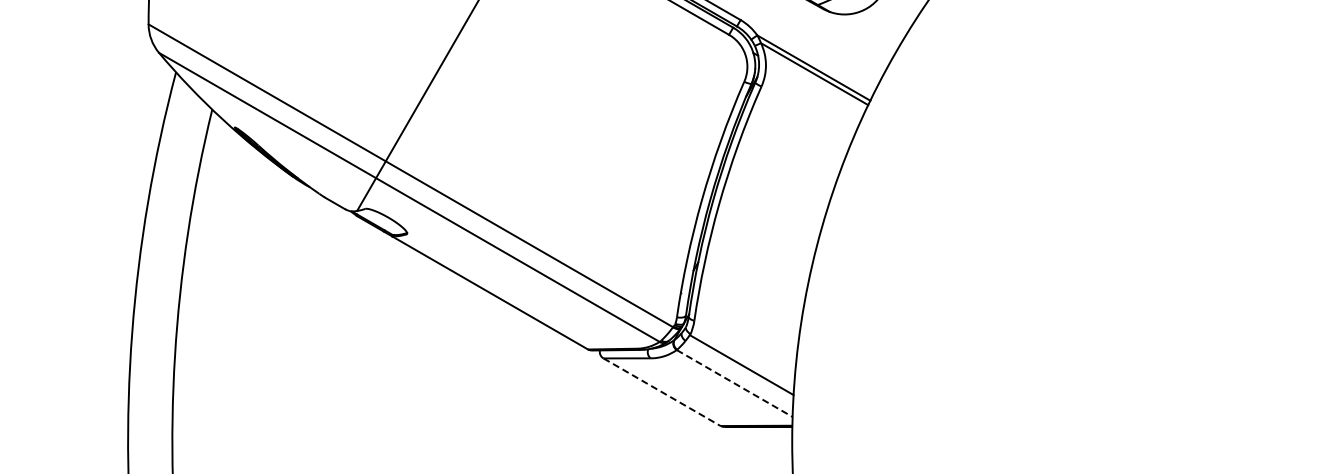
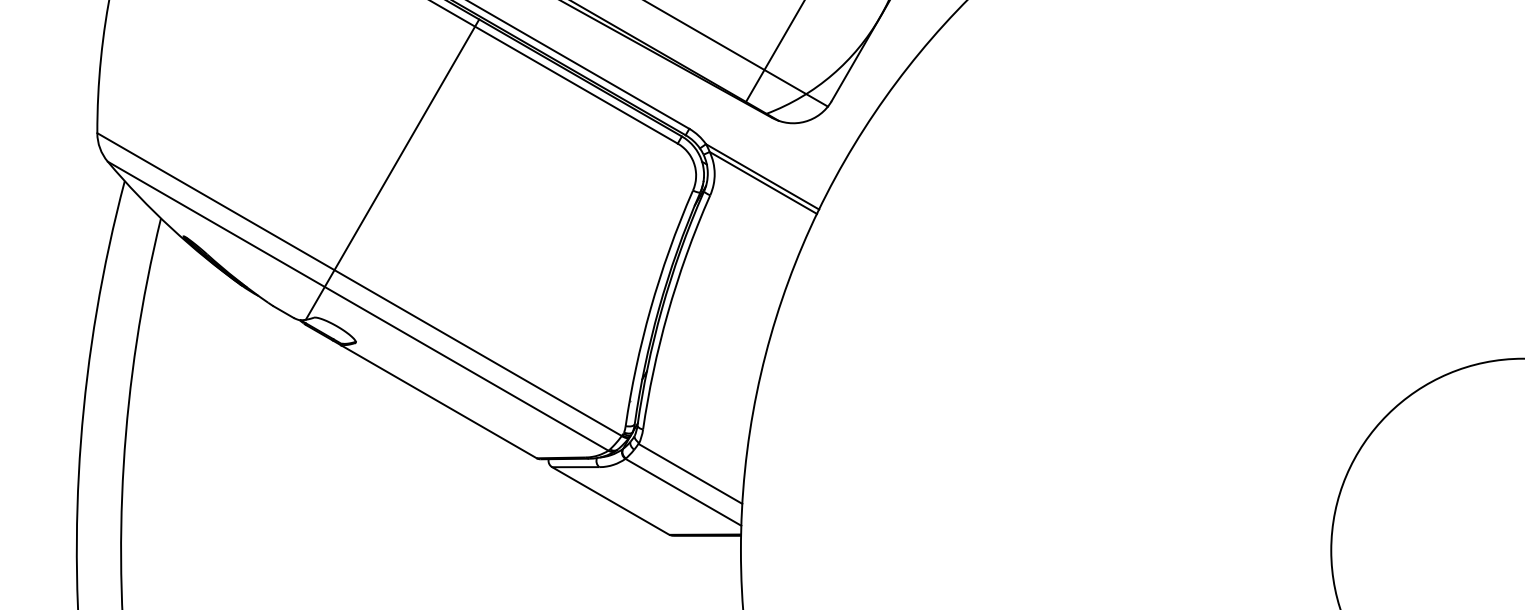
line: (734, 383) -> (683, 492), dashed -> solid
line: (661, 392) -> (610, 501), dashed -> solid

